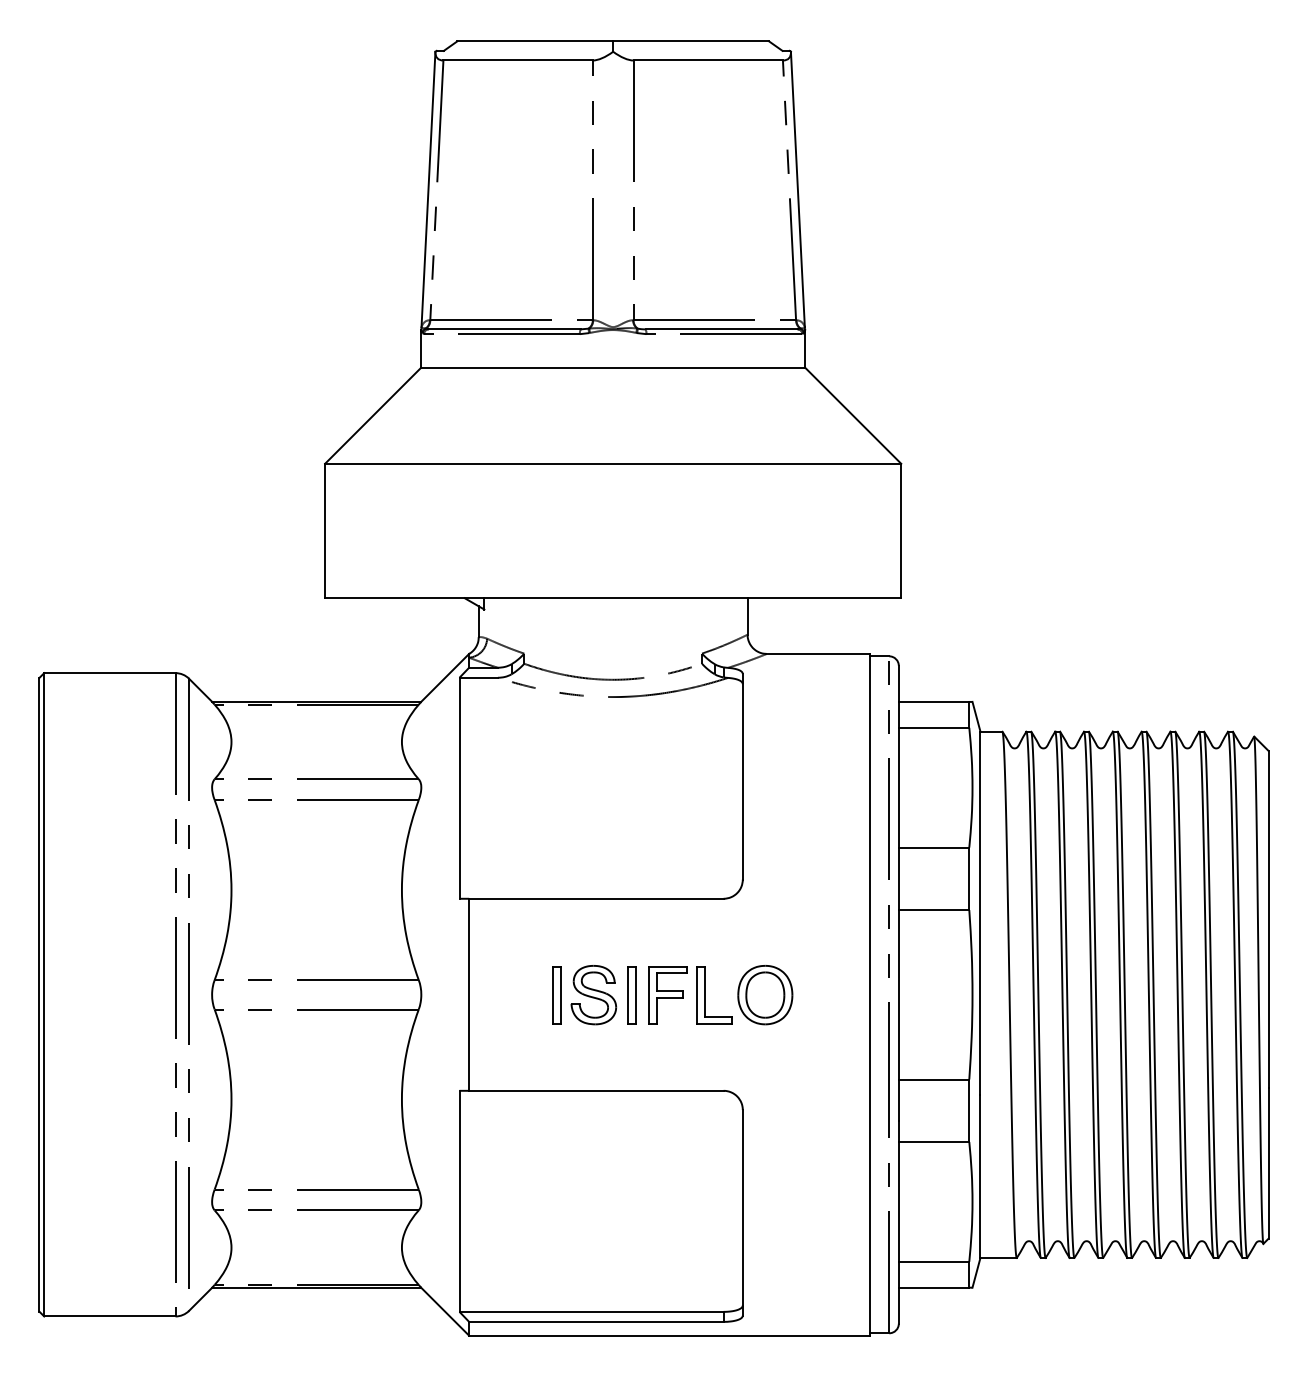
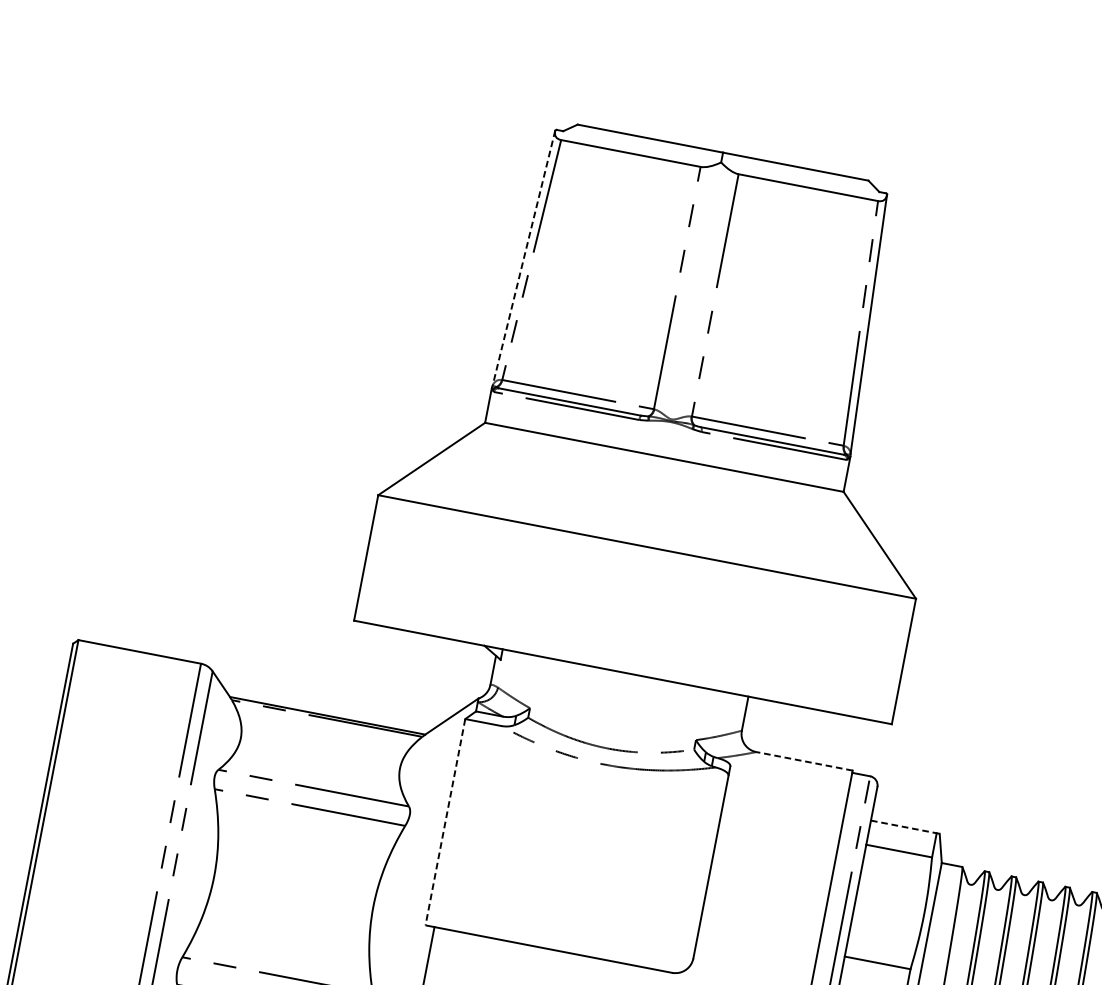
line: (428, 189) -> (524, 257), solid -> dashed
line: (818, 653) -> (804, 760), solid -> dashed
line: (934, 701) -> (904, 826), solid -> dashed
line: (459, 788) -> (445, 822), solid -> dashed

